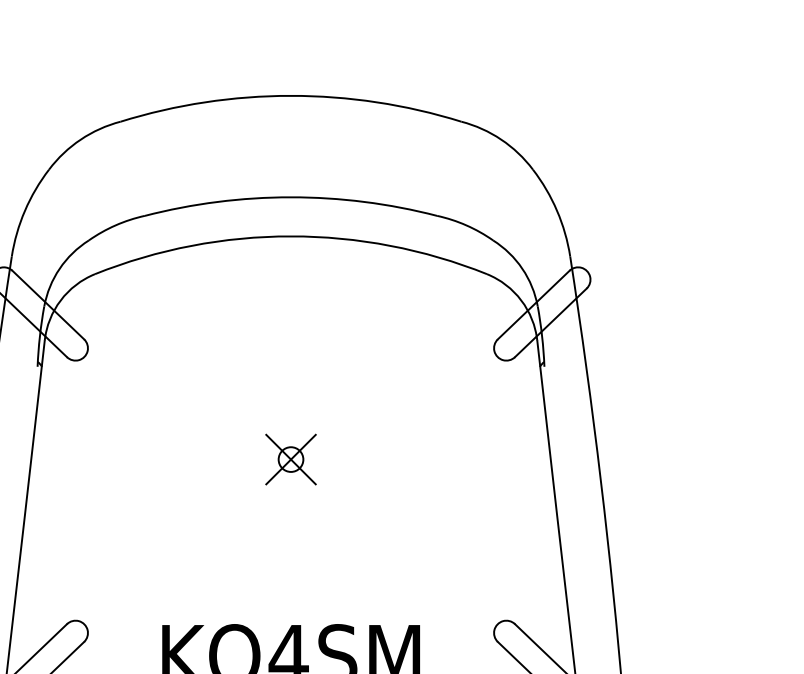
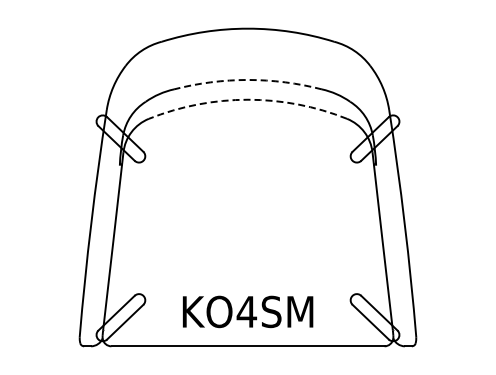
arc: (292, 196) -> (248, 79), solid -> dashed
arc: (292, 235) -> (248, 99), solid -> dashed
part: (290, 459) -> (247, 212), removed

